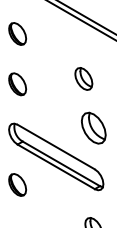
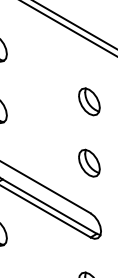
part: (83, 78) -> (89, 101), moved
part: (93, 128) -> (89, 163), size x0.71

